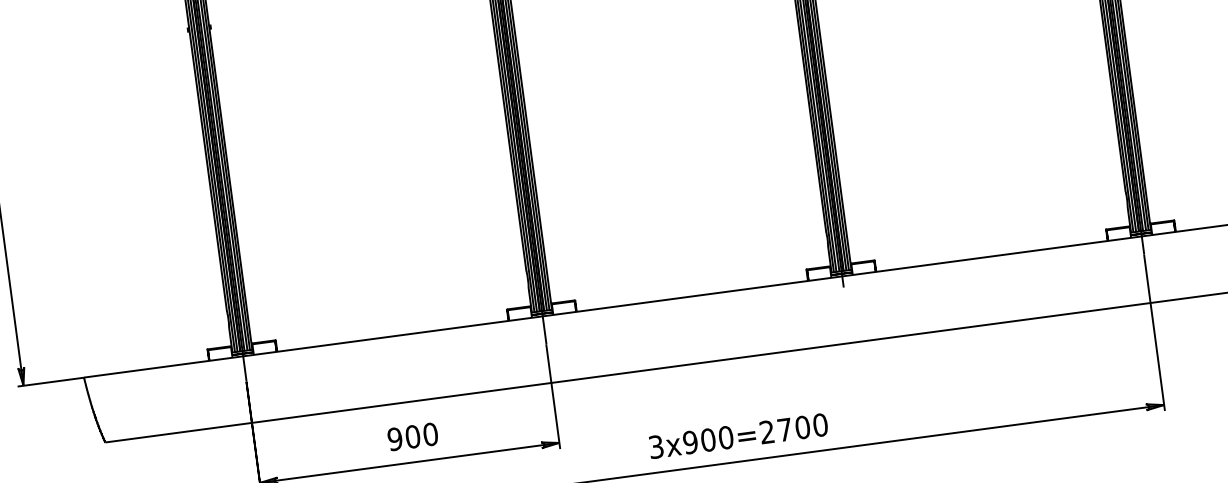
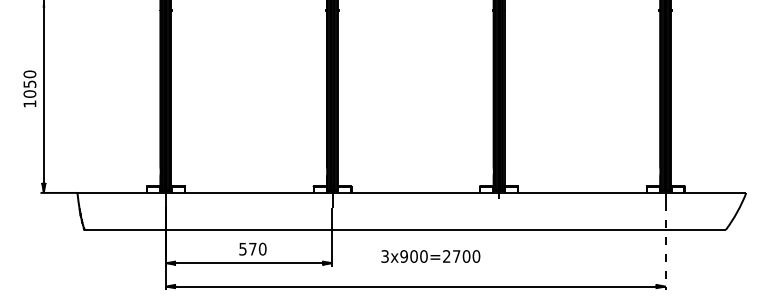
line: (1154, 332) -> (665, 246), solid -> dashed
text: (403, 436) -> (247, 248), 900 -> 570
text: (737, 436) -> (430, 256), moved

